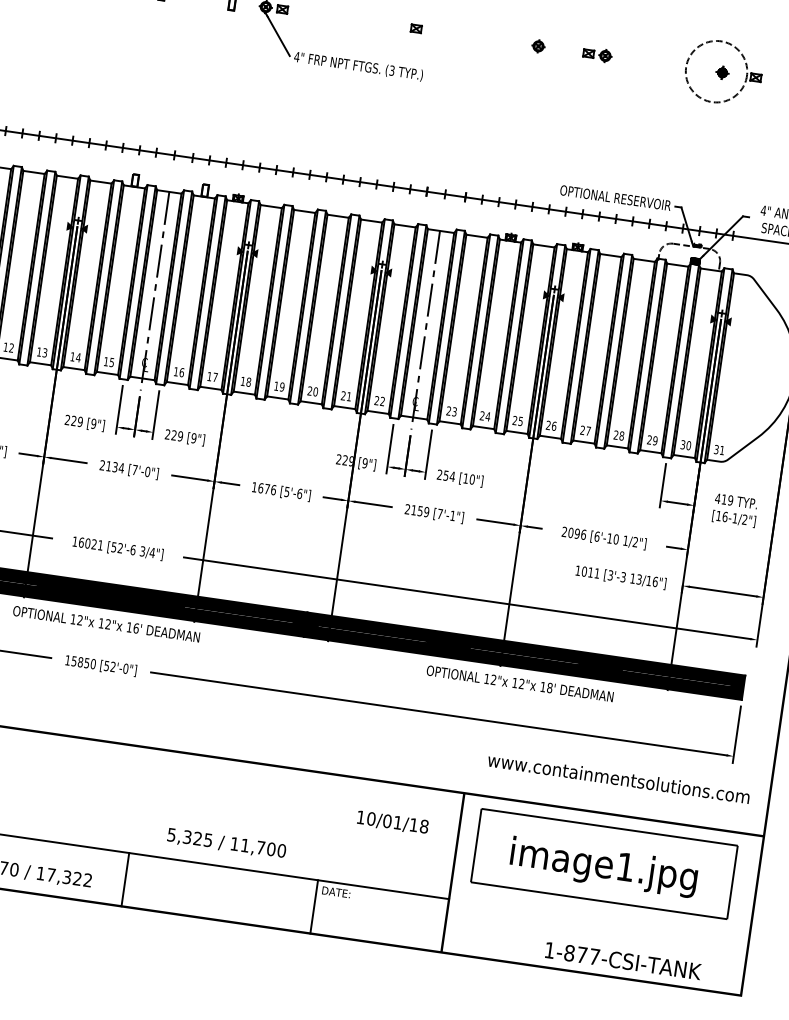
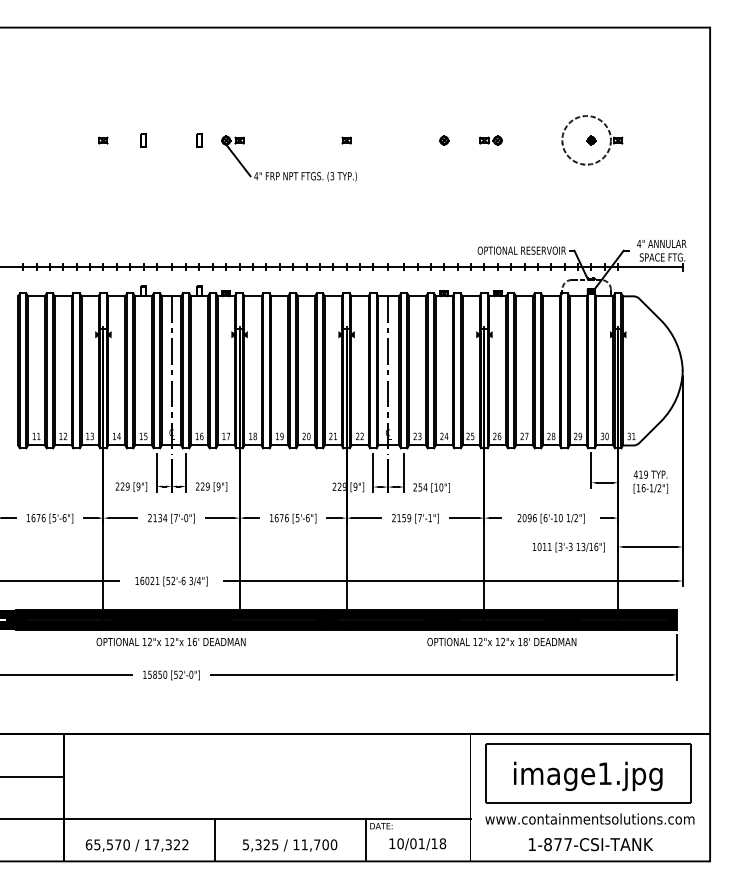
text: (618, 777) -> (589, 818), moved
text: (392, 822) -> (417, 844), moved
text: (226, 843) -> (289, 845), moved
text: (622, 960) -> (590, 844), moved

